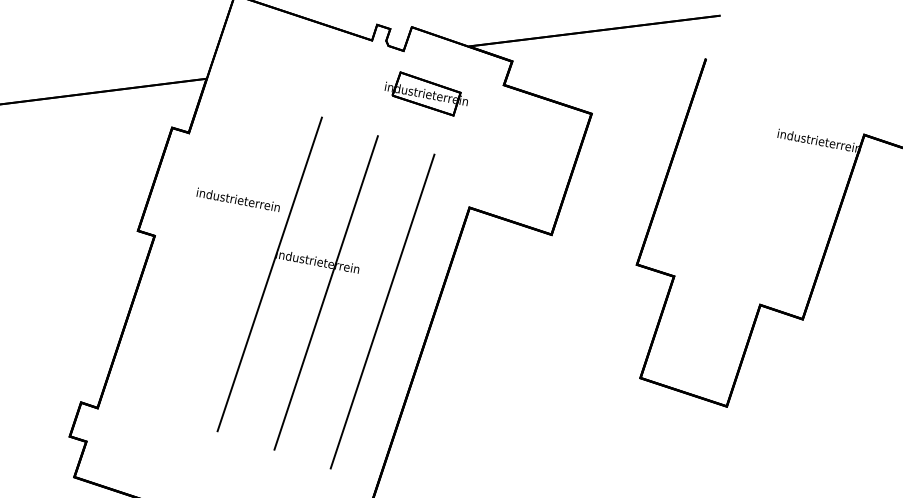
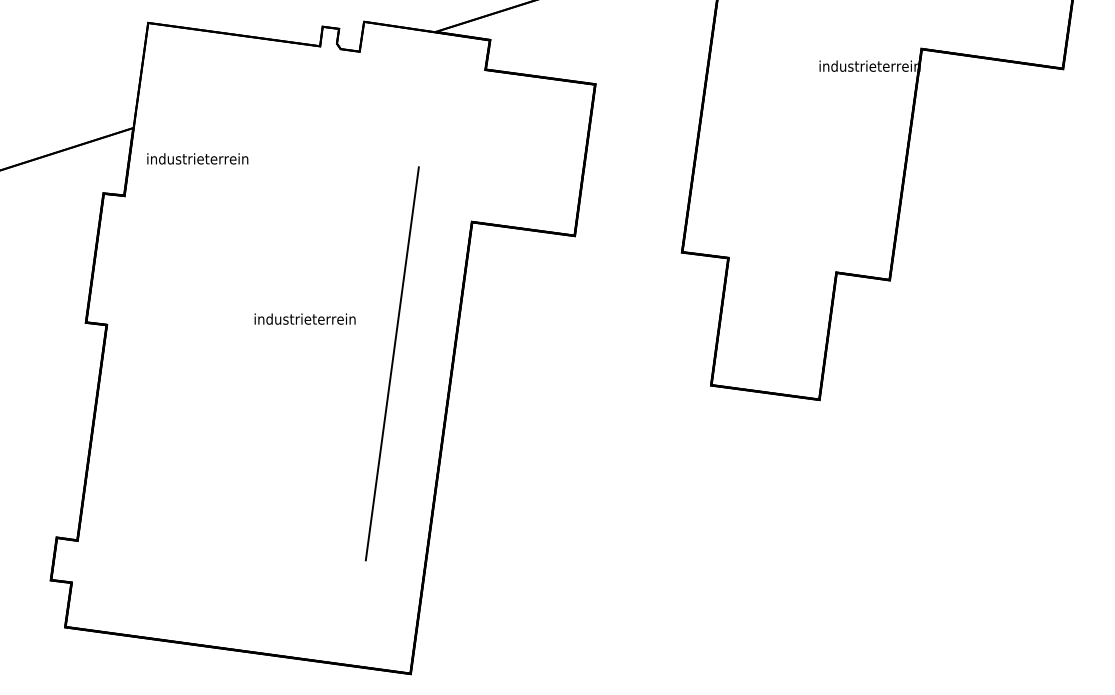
part: (426, 93) -> (396, 96), removed
text: (238, 199) -> (197, 158), moved
line: (269, 274) -> (250, 344), removed
line: (326, 292) -> (321, 353), removed

